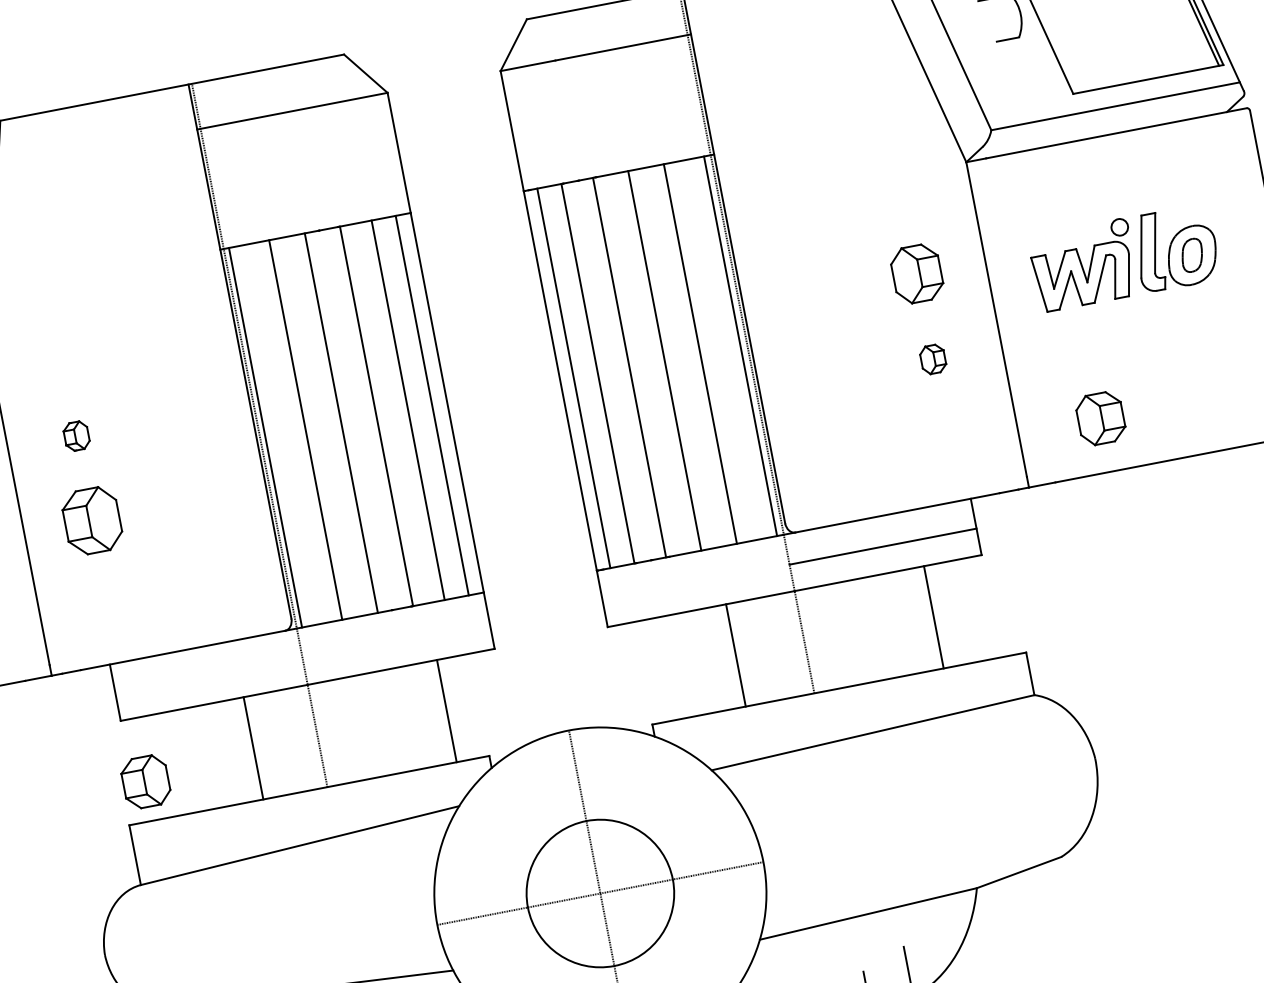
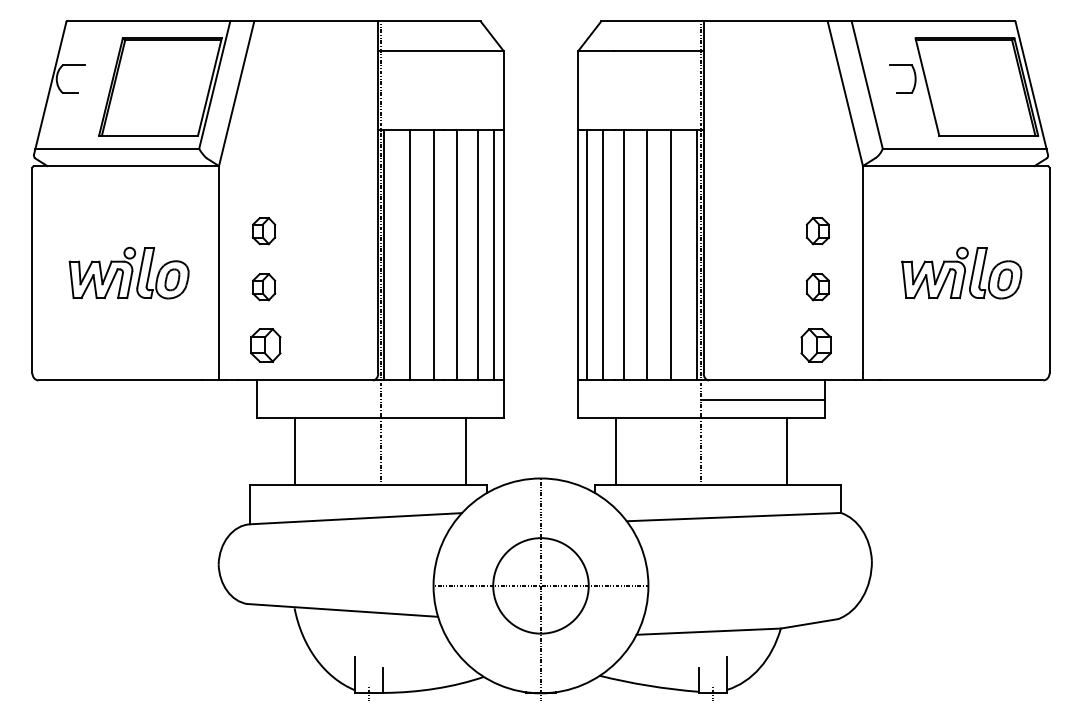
part: (1123, 256) -> (961, 272), moved
part: (916, 274) -> (817, 231), size x0.71
part: (932, 359) -> (817, 287), size x1.43
part: (1100, 418) -> (815, 345), moved
part: (77, 436) -> (264, 231), size x1.43
part: (93, 521) -> (264, 287), size x0.62
line: (736, 654) -> (616, 450), moved
line: (253, 747) -> (295, 450), moved
part: (145, 782) -> (265, 345), moved

